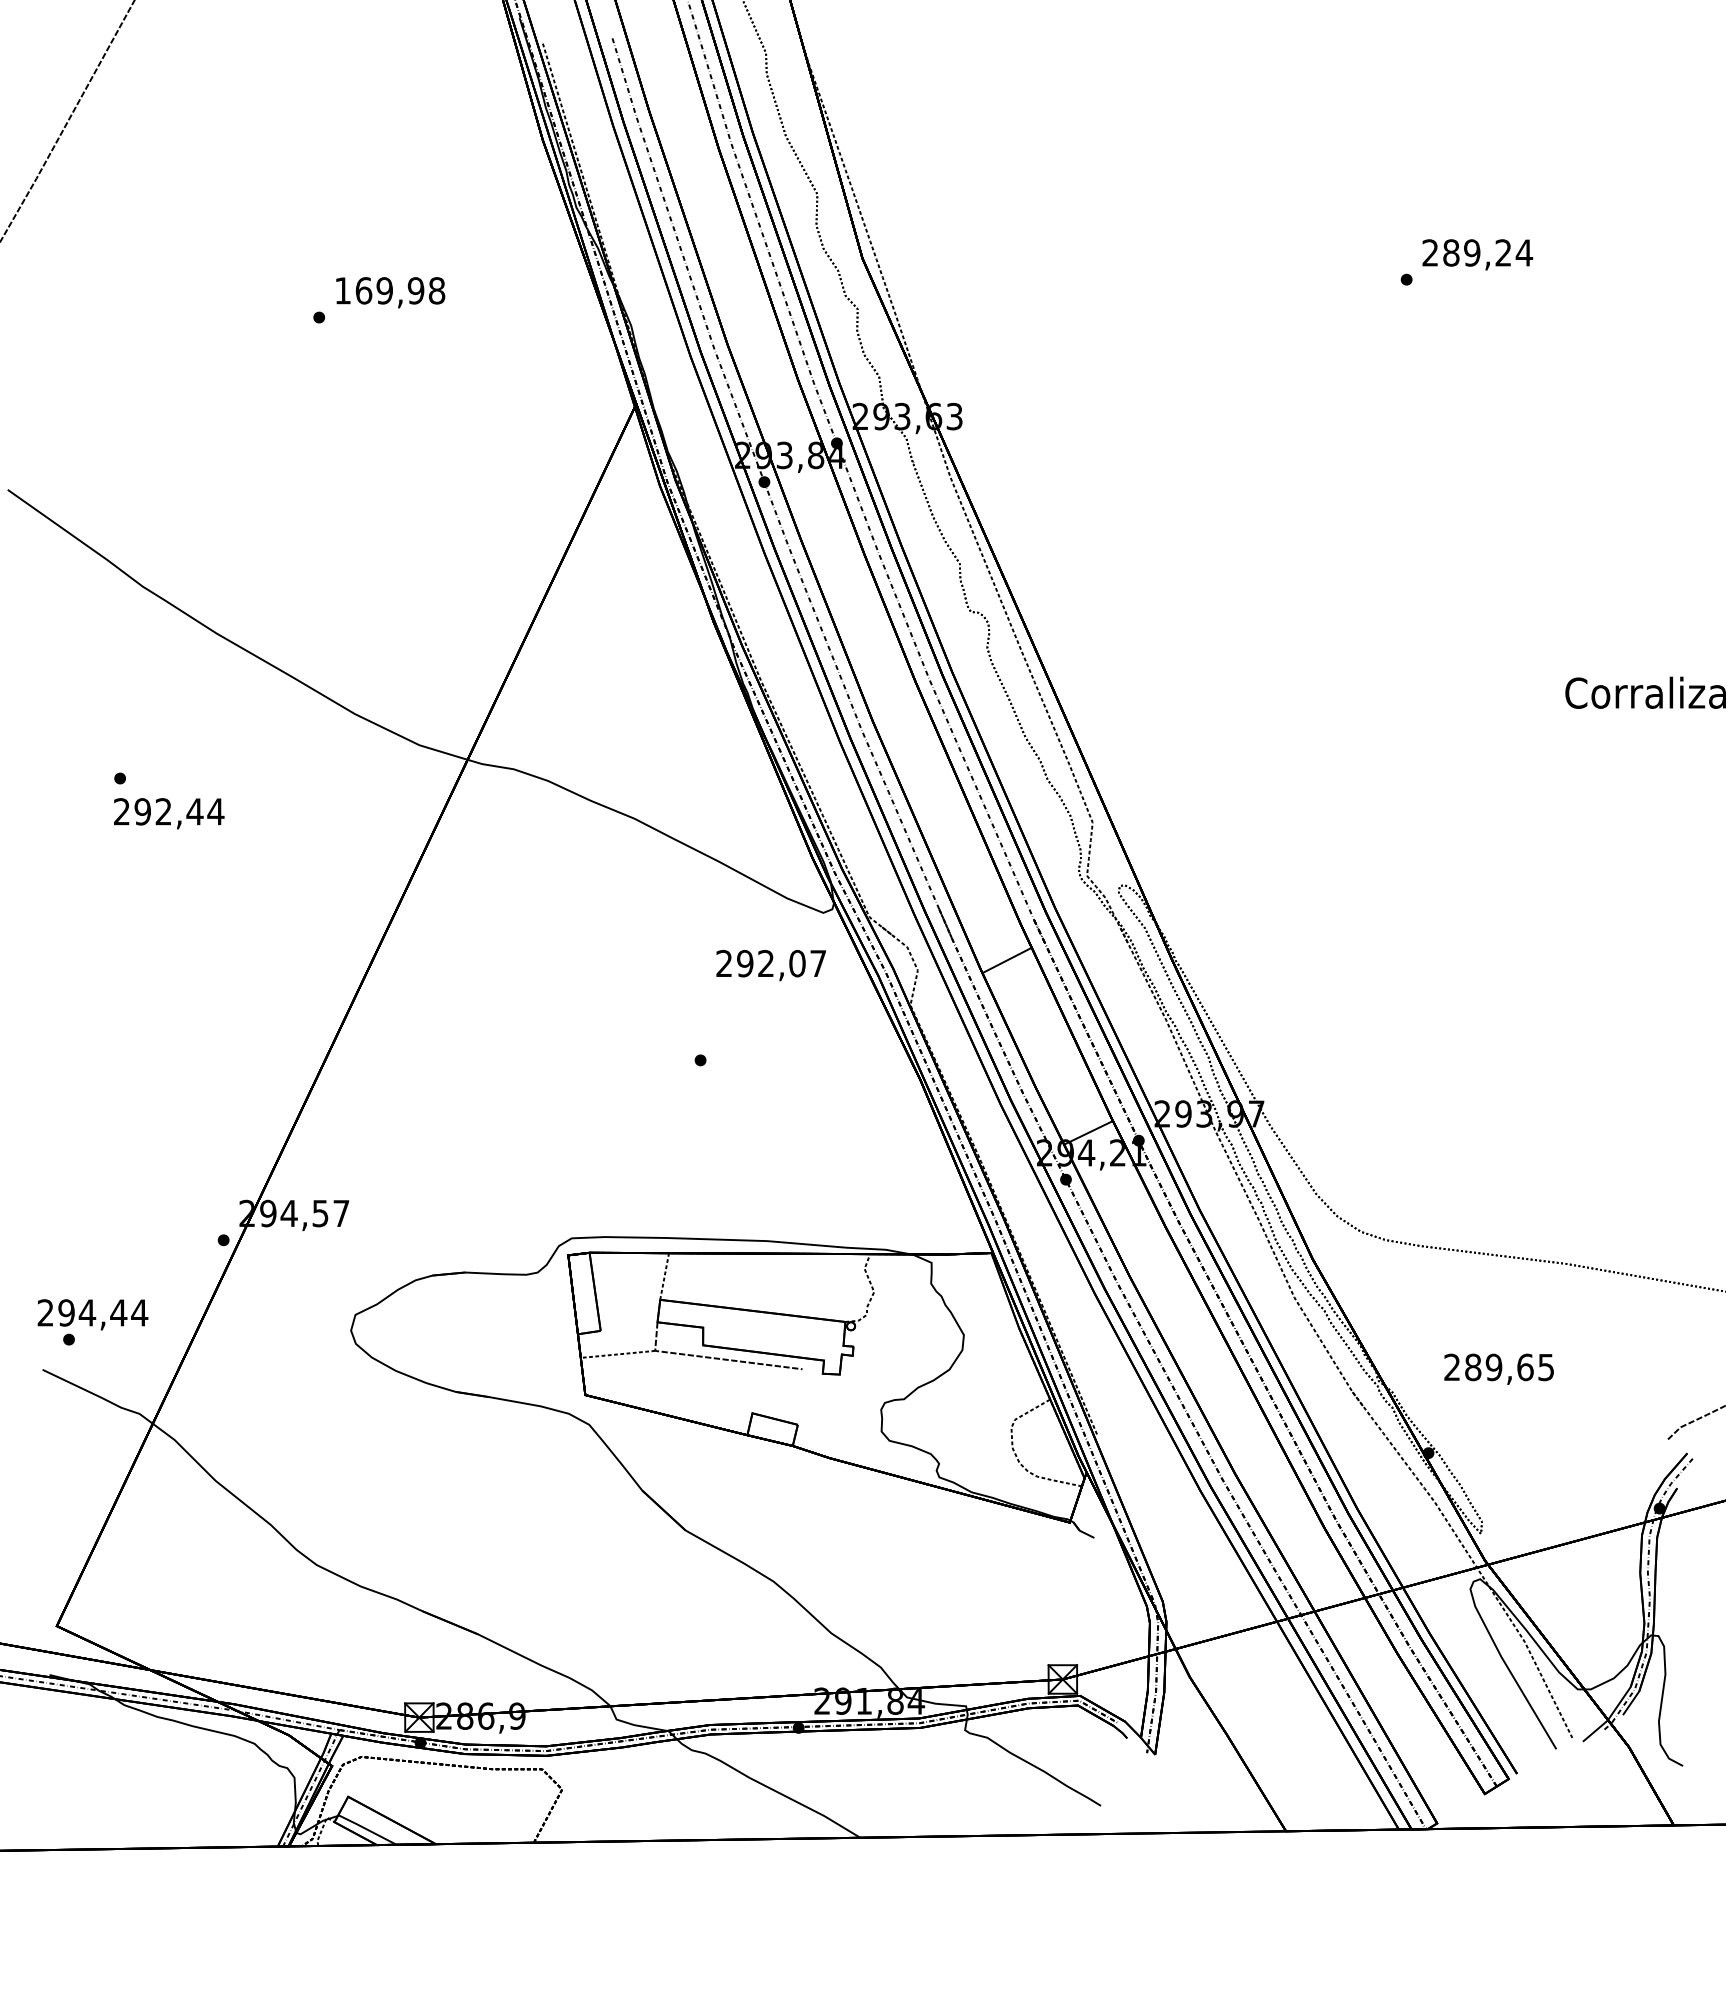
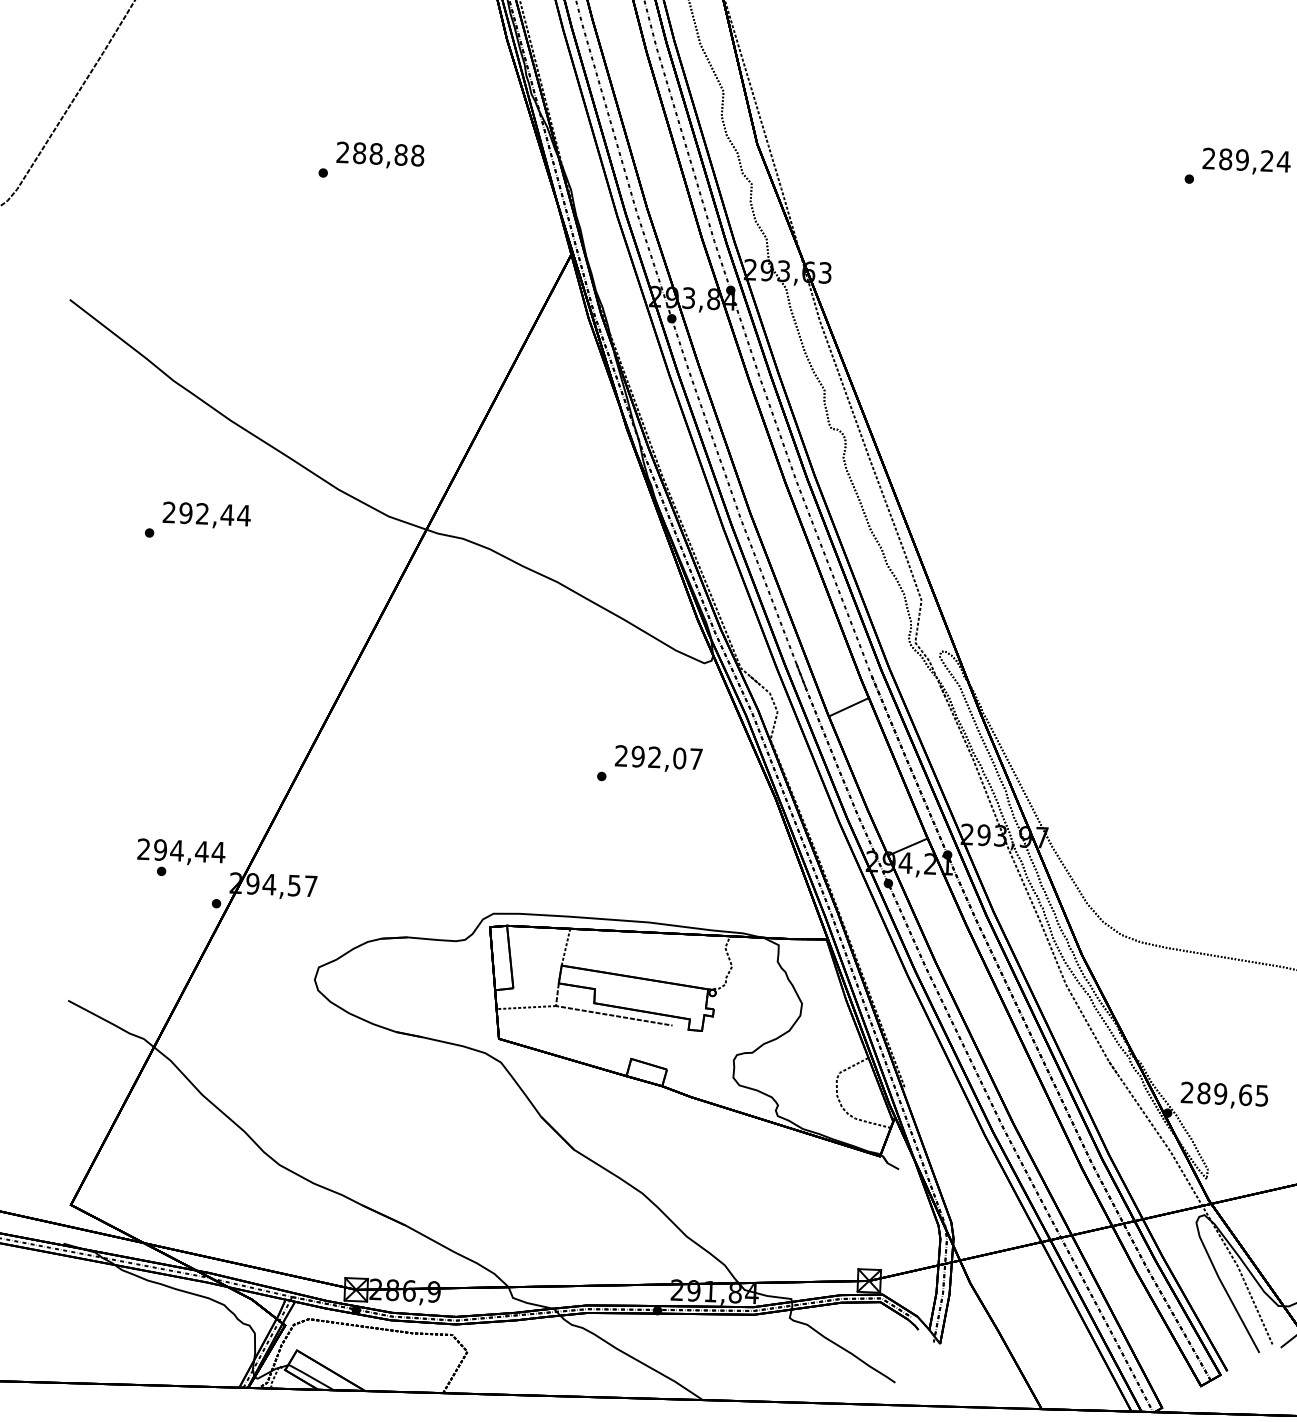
text: (379, 290) -> (372, 153), 169,98 -> 288,88
text: (169, 813) -> (207, 515), moved
text: (770, 965) -> (658, 759), moved
text: (92, 1322) -> (180, 858), moved
text: (1498, 1368) -> (1224, 1095), moved

